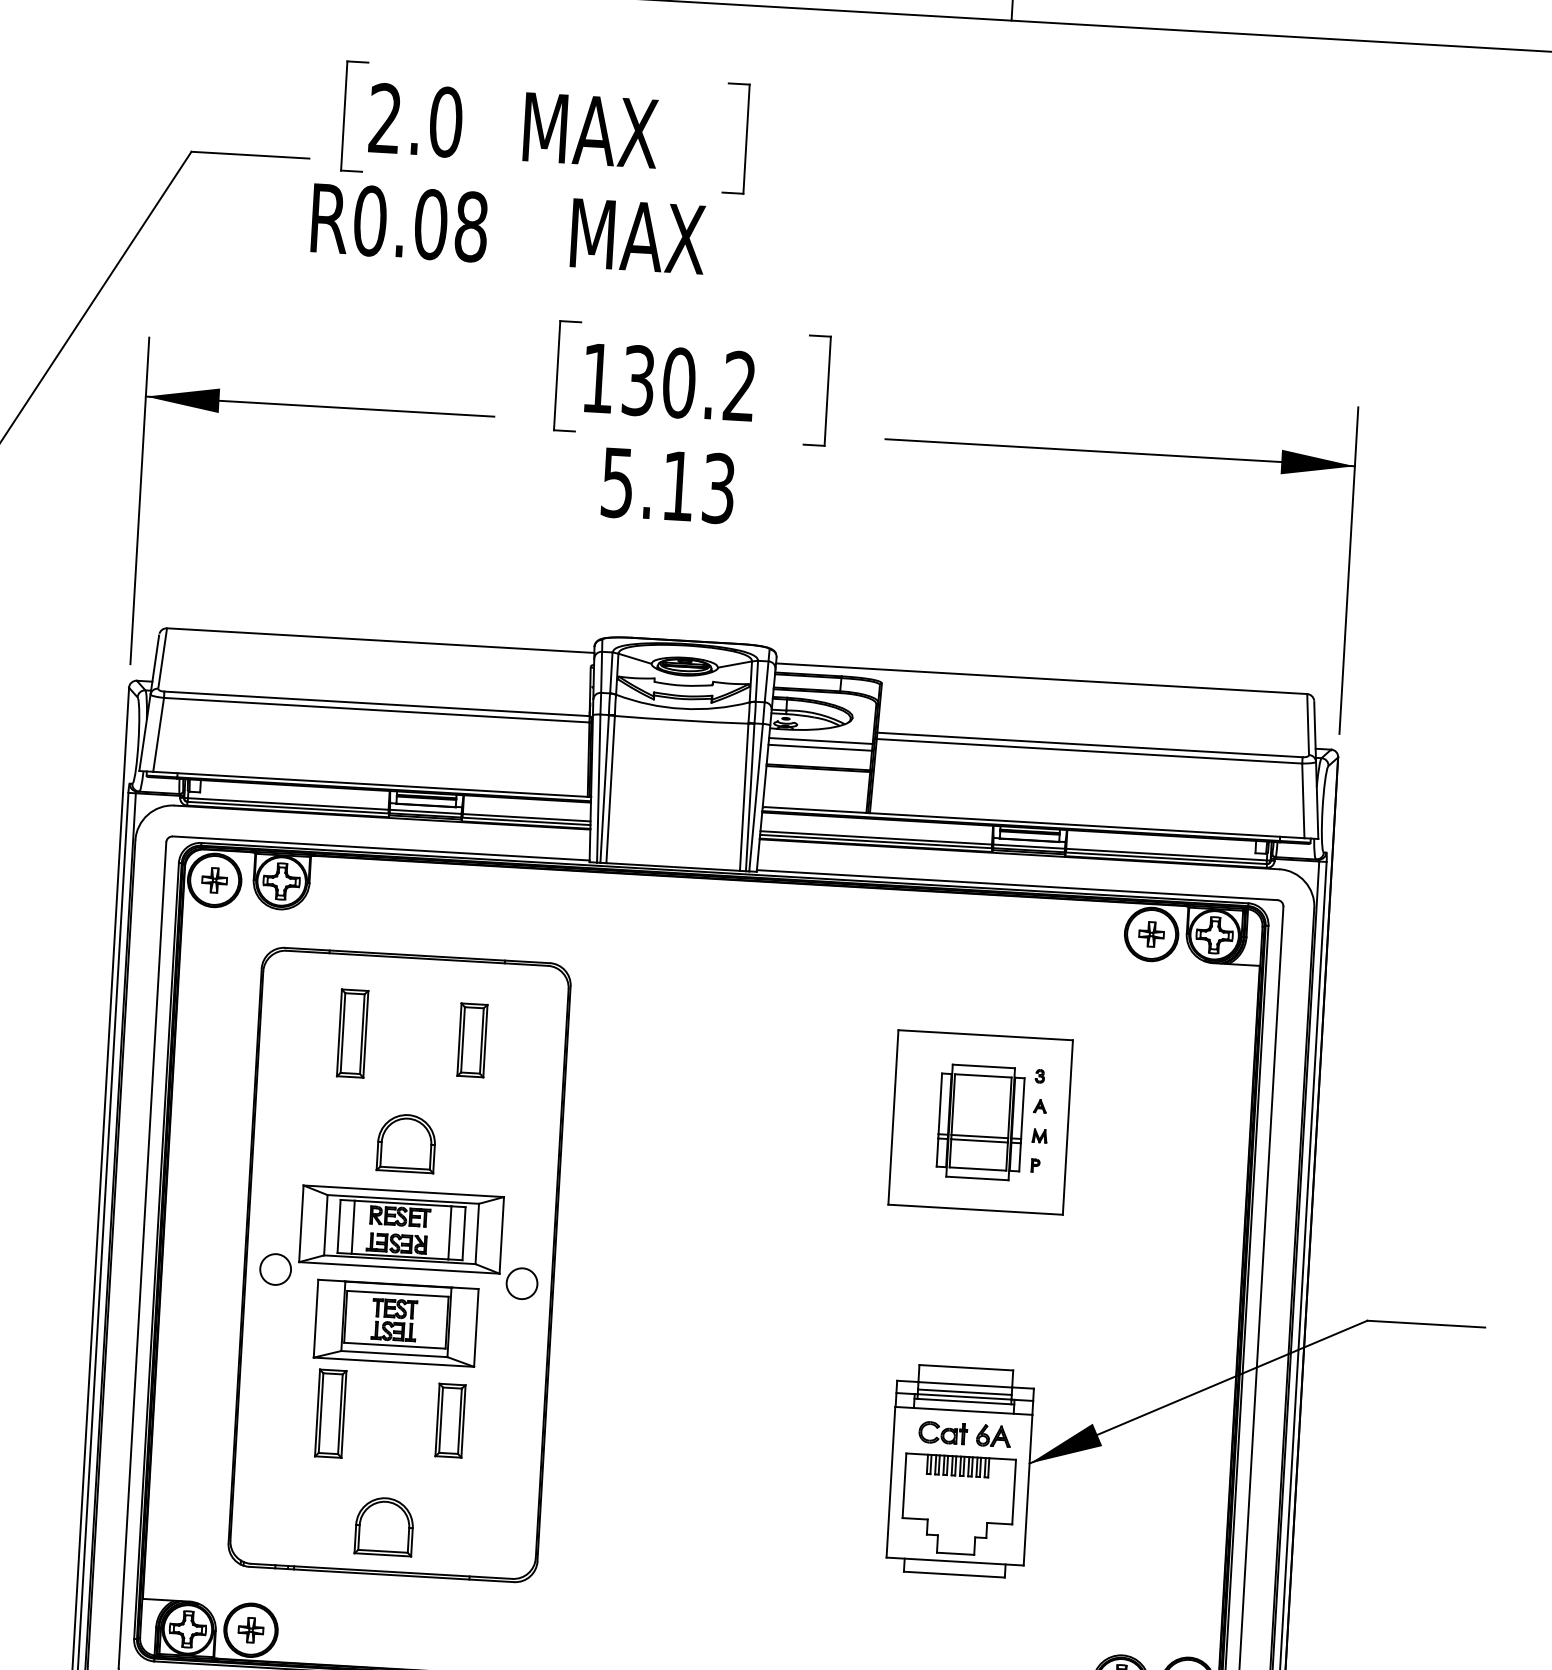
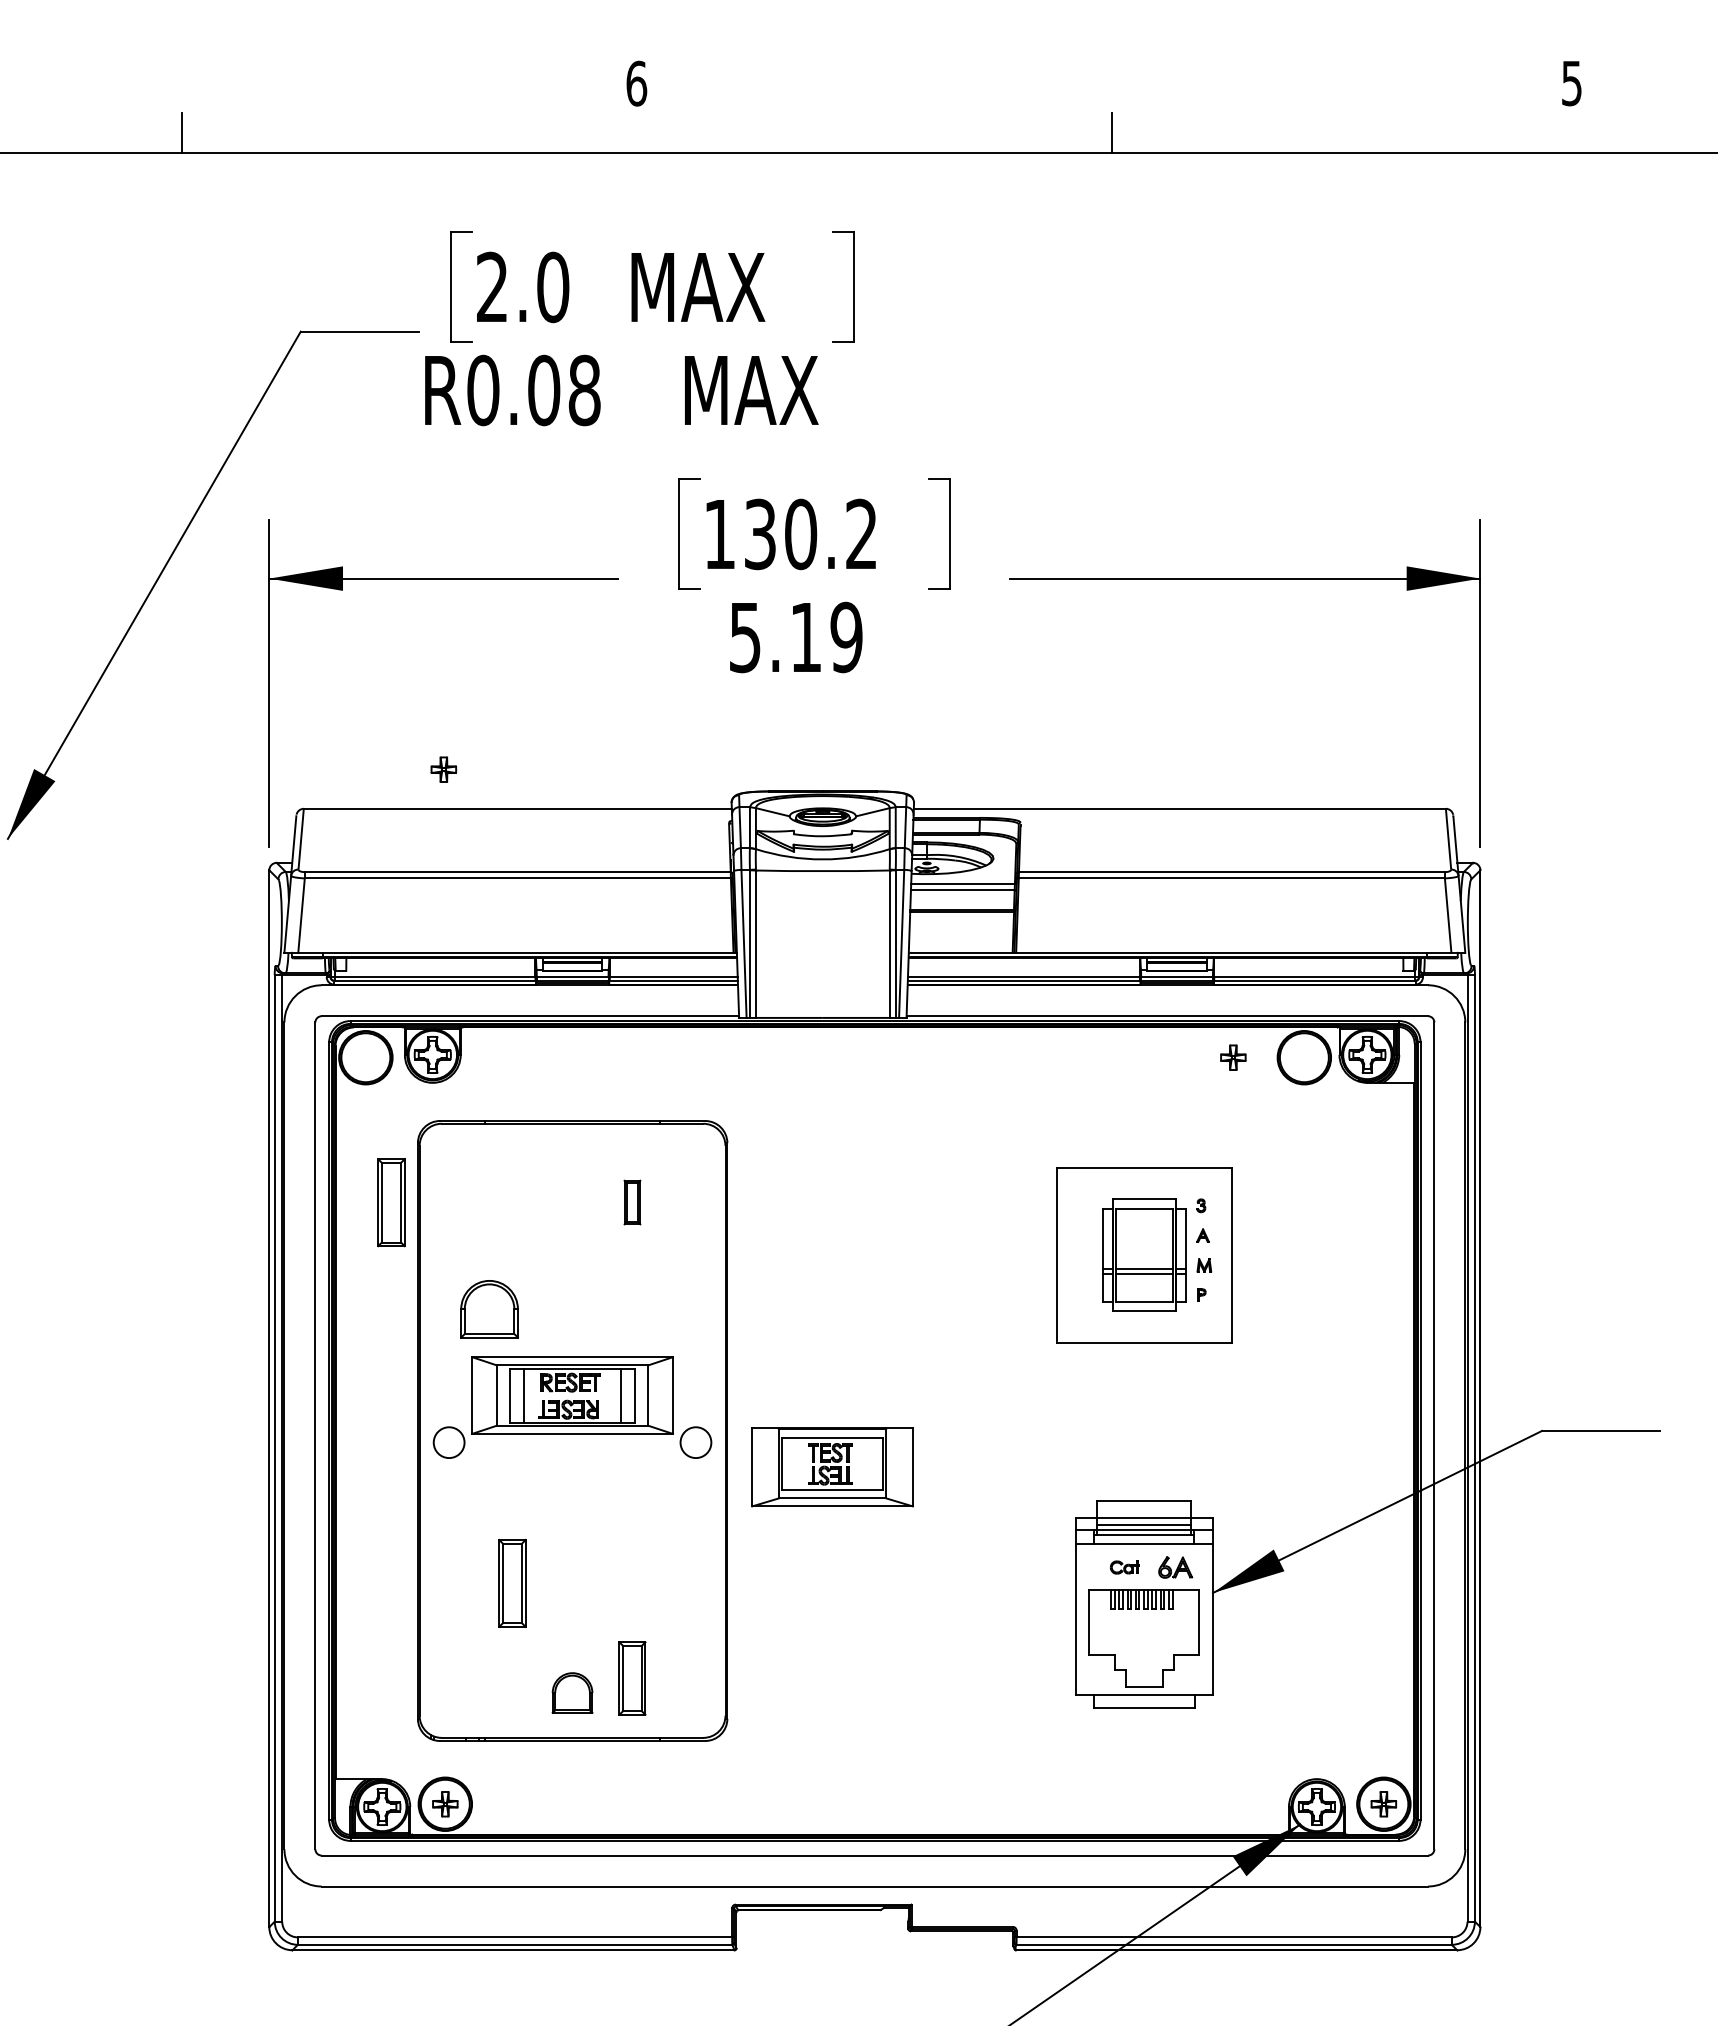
text: (718, 488) -> (846, 637), 5.13 -> 5.19
part: (214, 880) -> (443, 769), moved
part: (1151, 934) -> (1233, 1057), moved
part: (352, 1033) -> (391, 1202), moved
part: (472, 1040) -> (632, 1202), size x0.6
part: (406, 1143) -> (489, 1309), moved
part: (396, 1323) -> (832, 1467), moved
part: (450, 1420) -> (632, 1678), moved
part: (942, 1433) -> (1124, 1567), size x0.6
part: (384, 1526) -> (572, 1692), size x0.7

